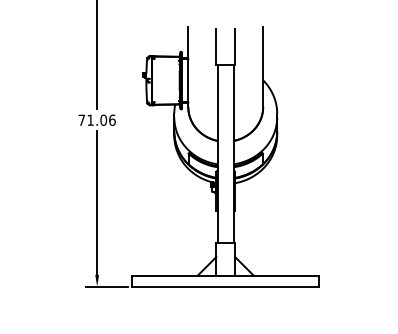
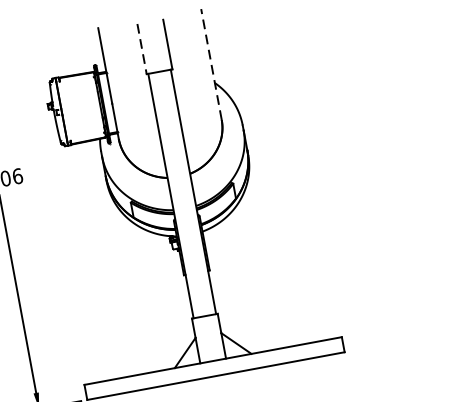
line: (216, 47) -> (142, 49), solid -> dashed
line: (263, 66) -> (211, 63), solid -> dashed

